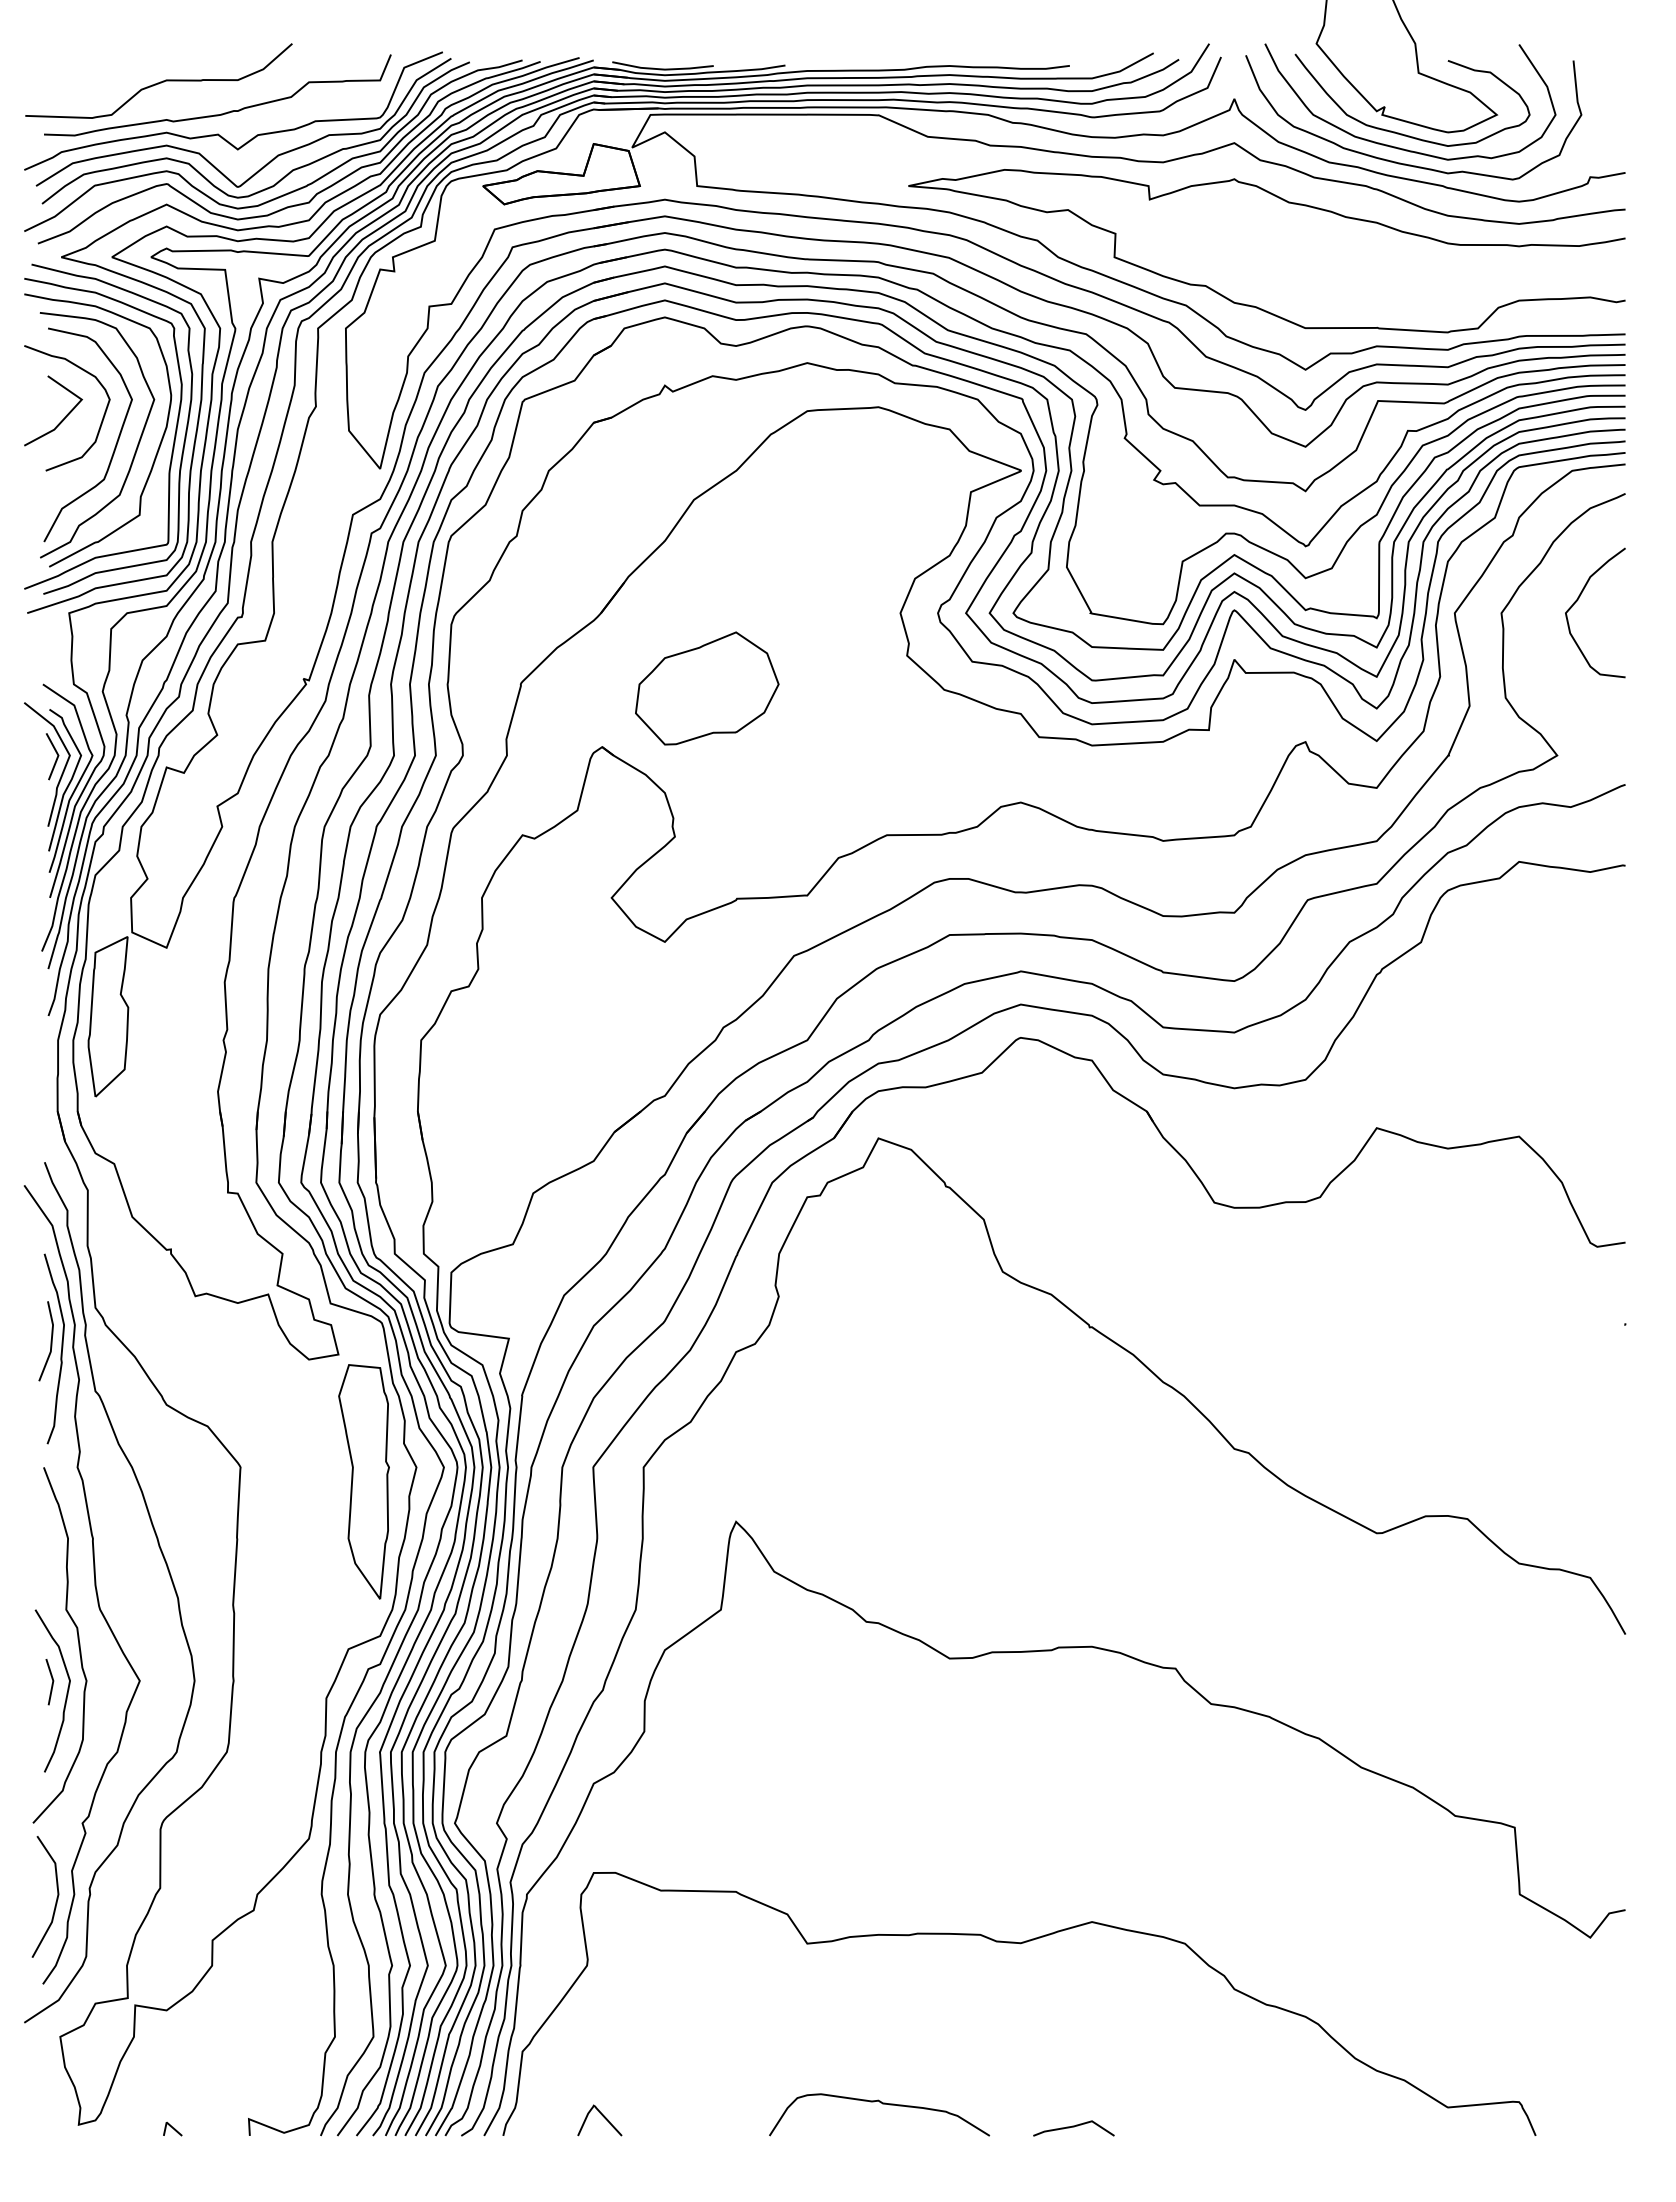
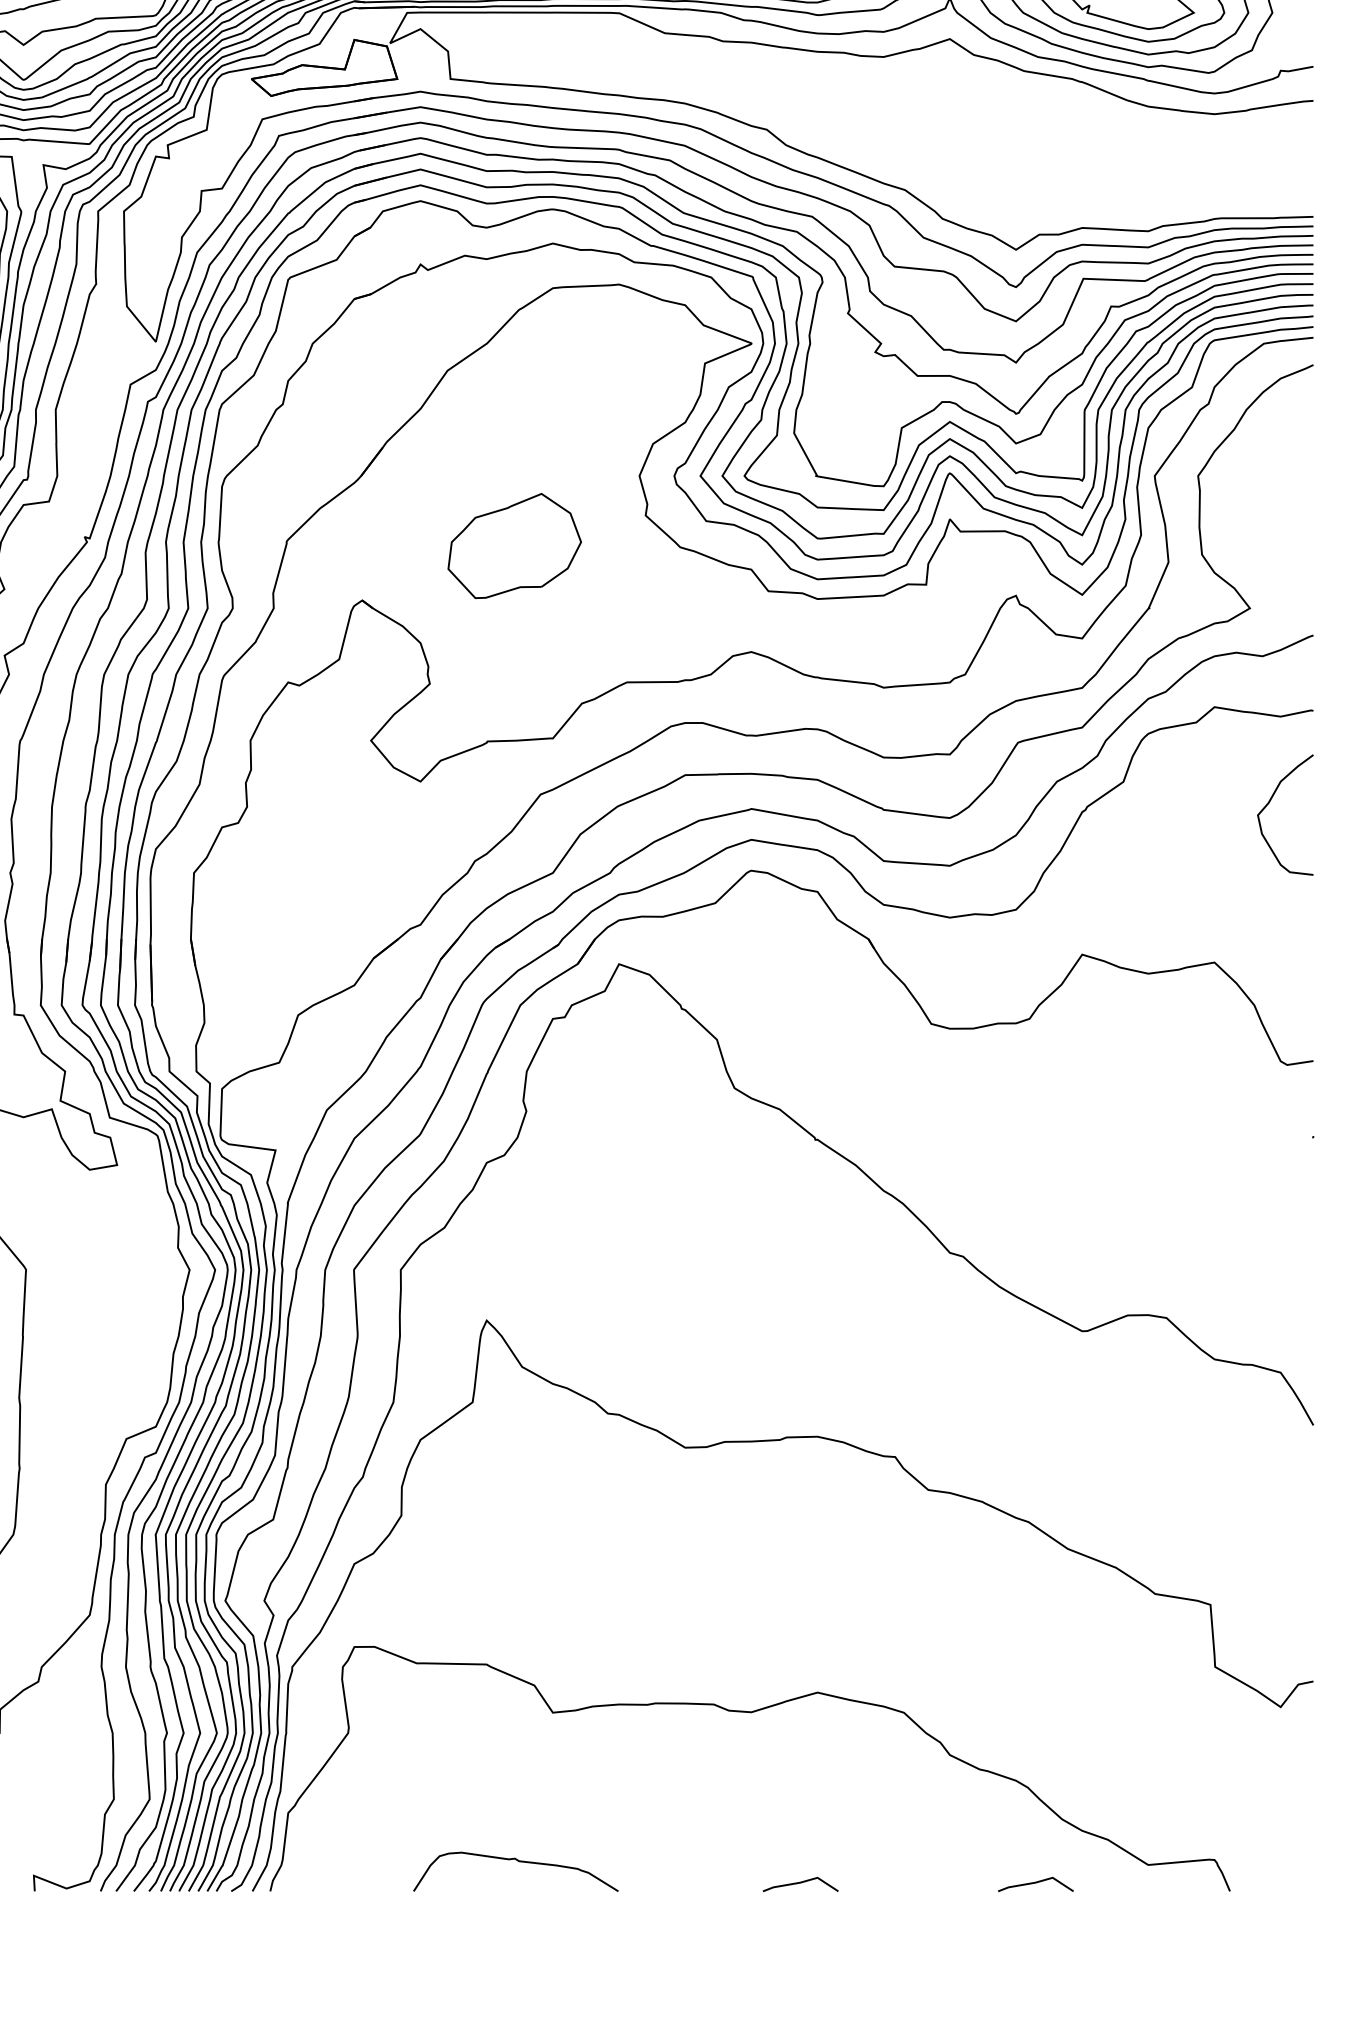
curve: (1288, 203) -> (1000, 95), removed
curve: (1578, 600) -> (1269, 803), moved
part: (707, 688) -> (514, 546), moved
part: (363, 1481) -> (140, 1283), removed
curve: (882, 2104) -> (518, 1862), moved
curve: (602, 2116) -> (362, 1873), removed
line: (1326, 2127) -> (1035, 1883), added

